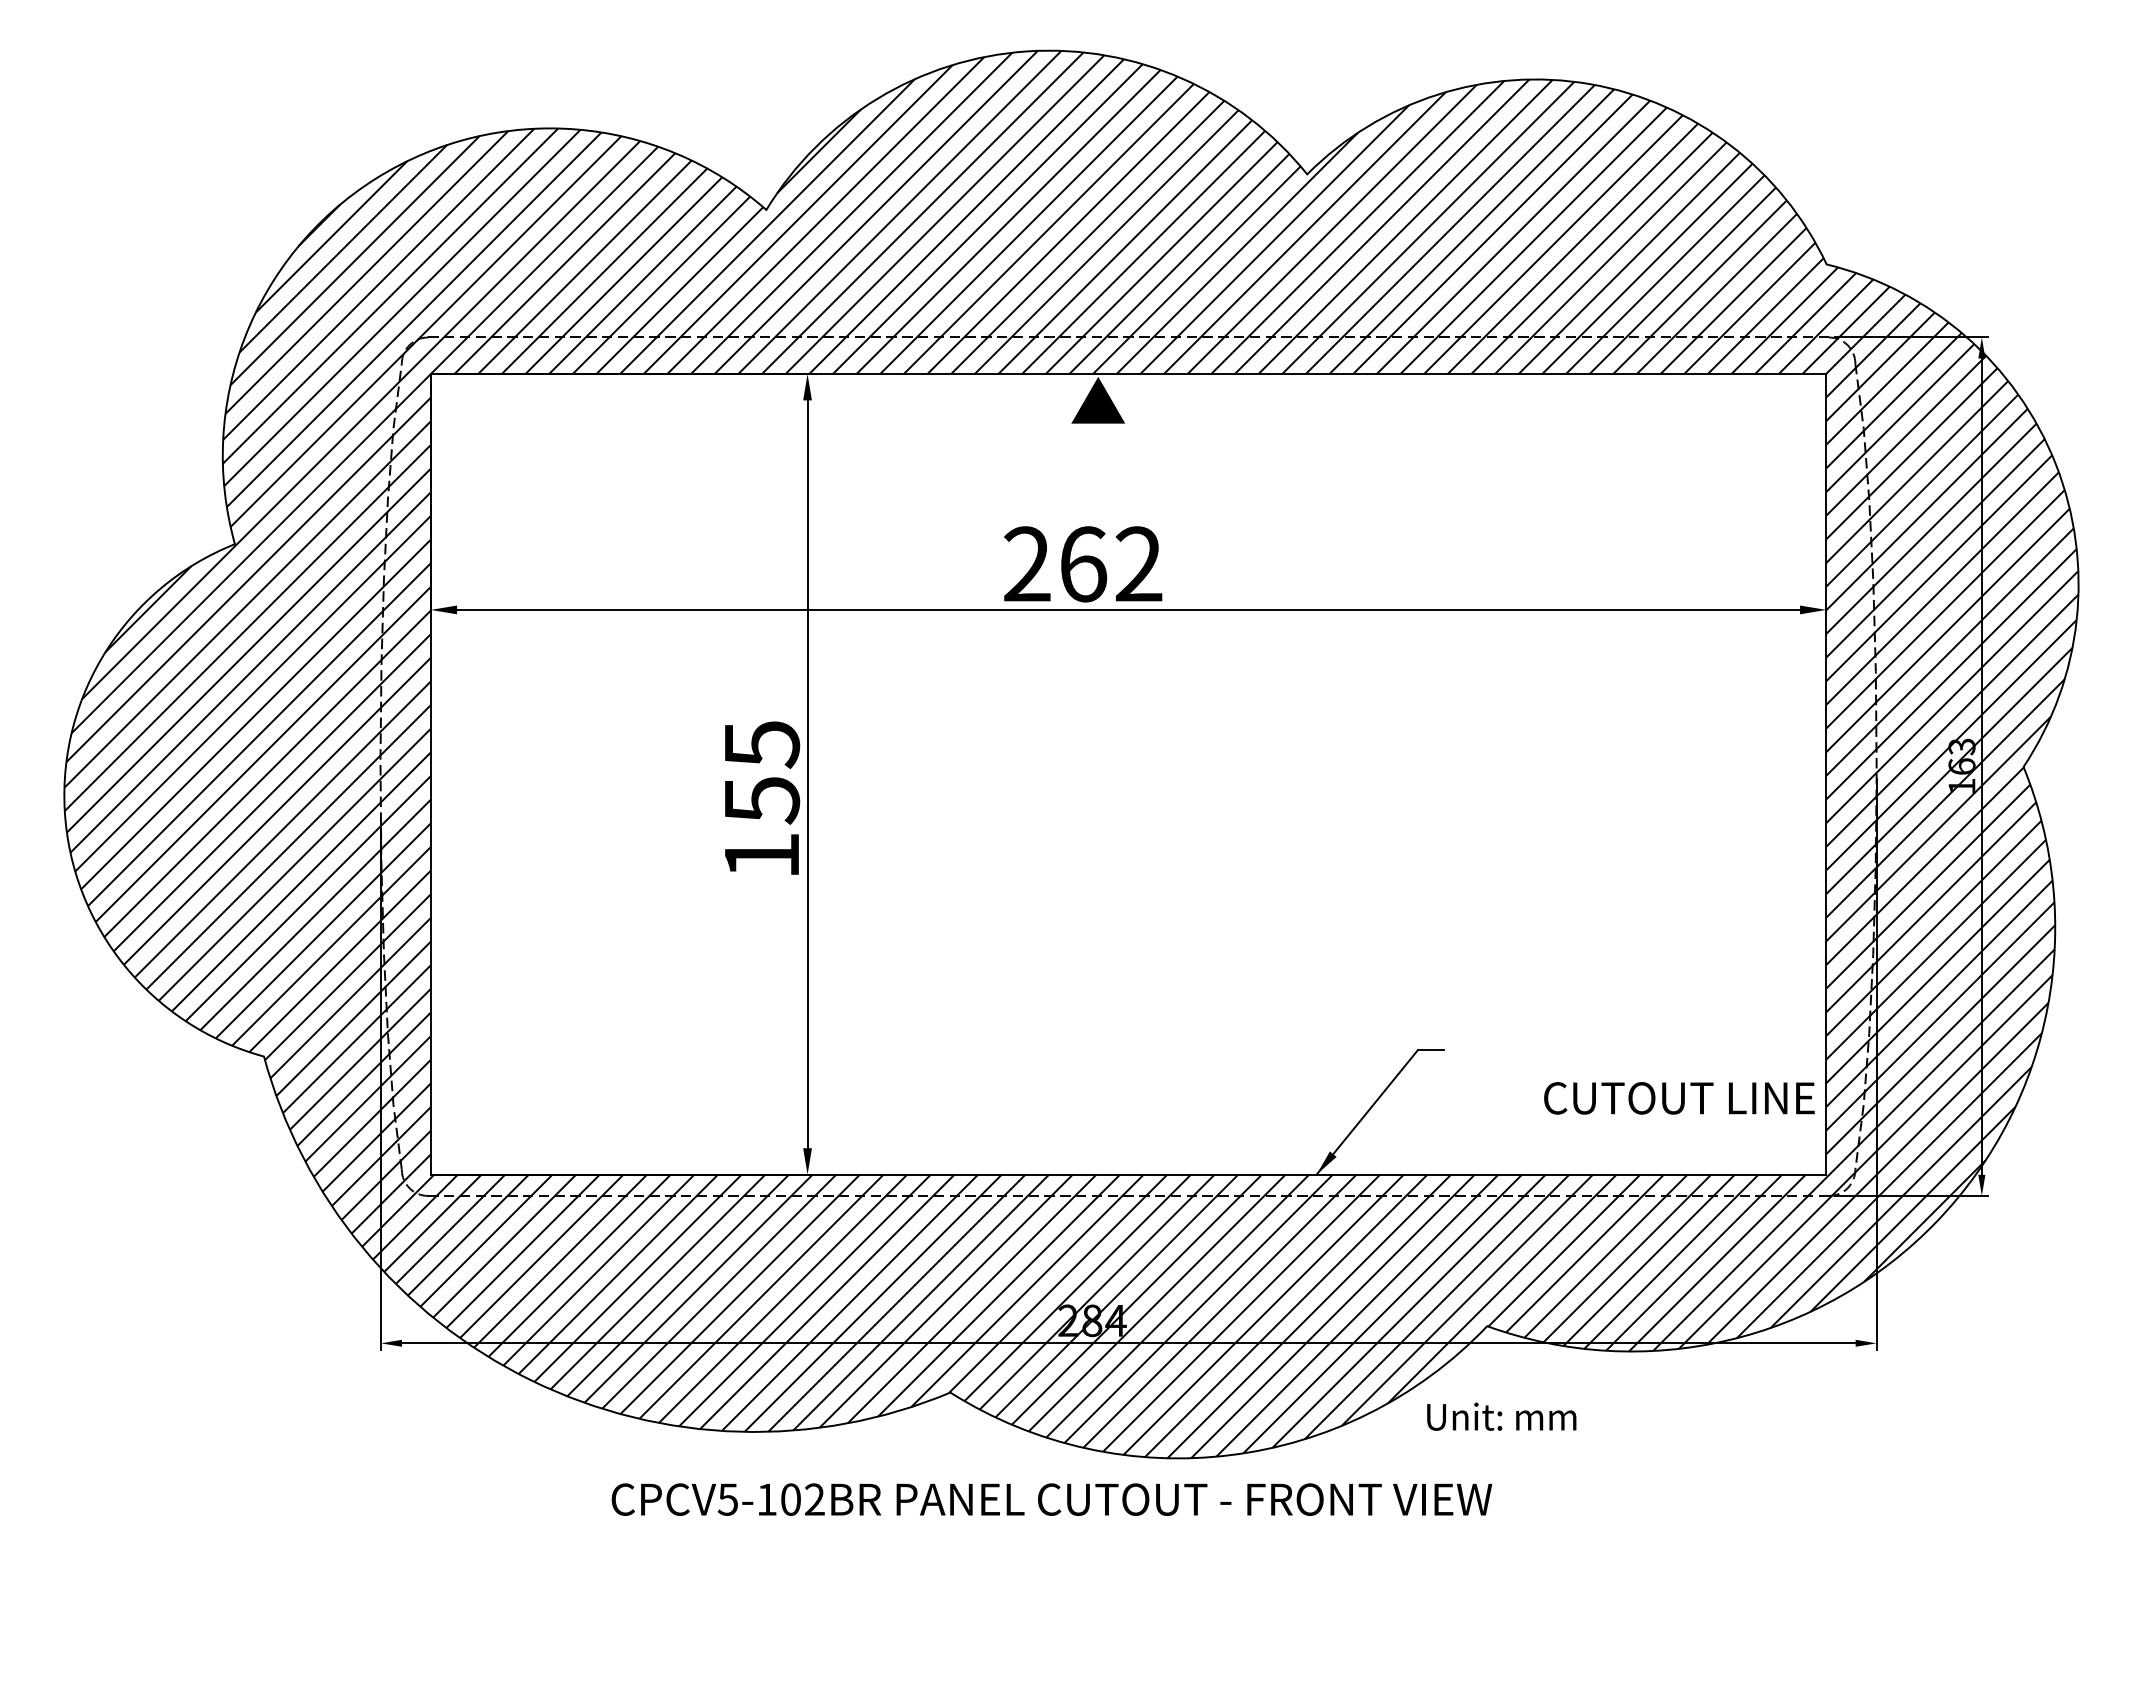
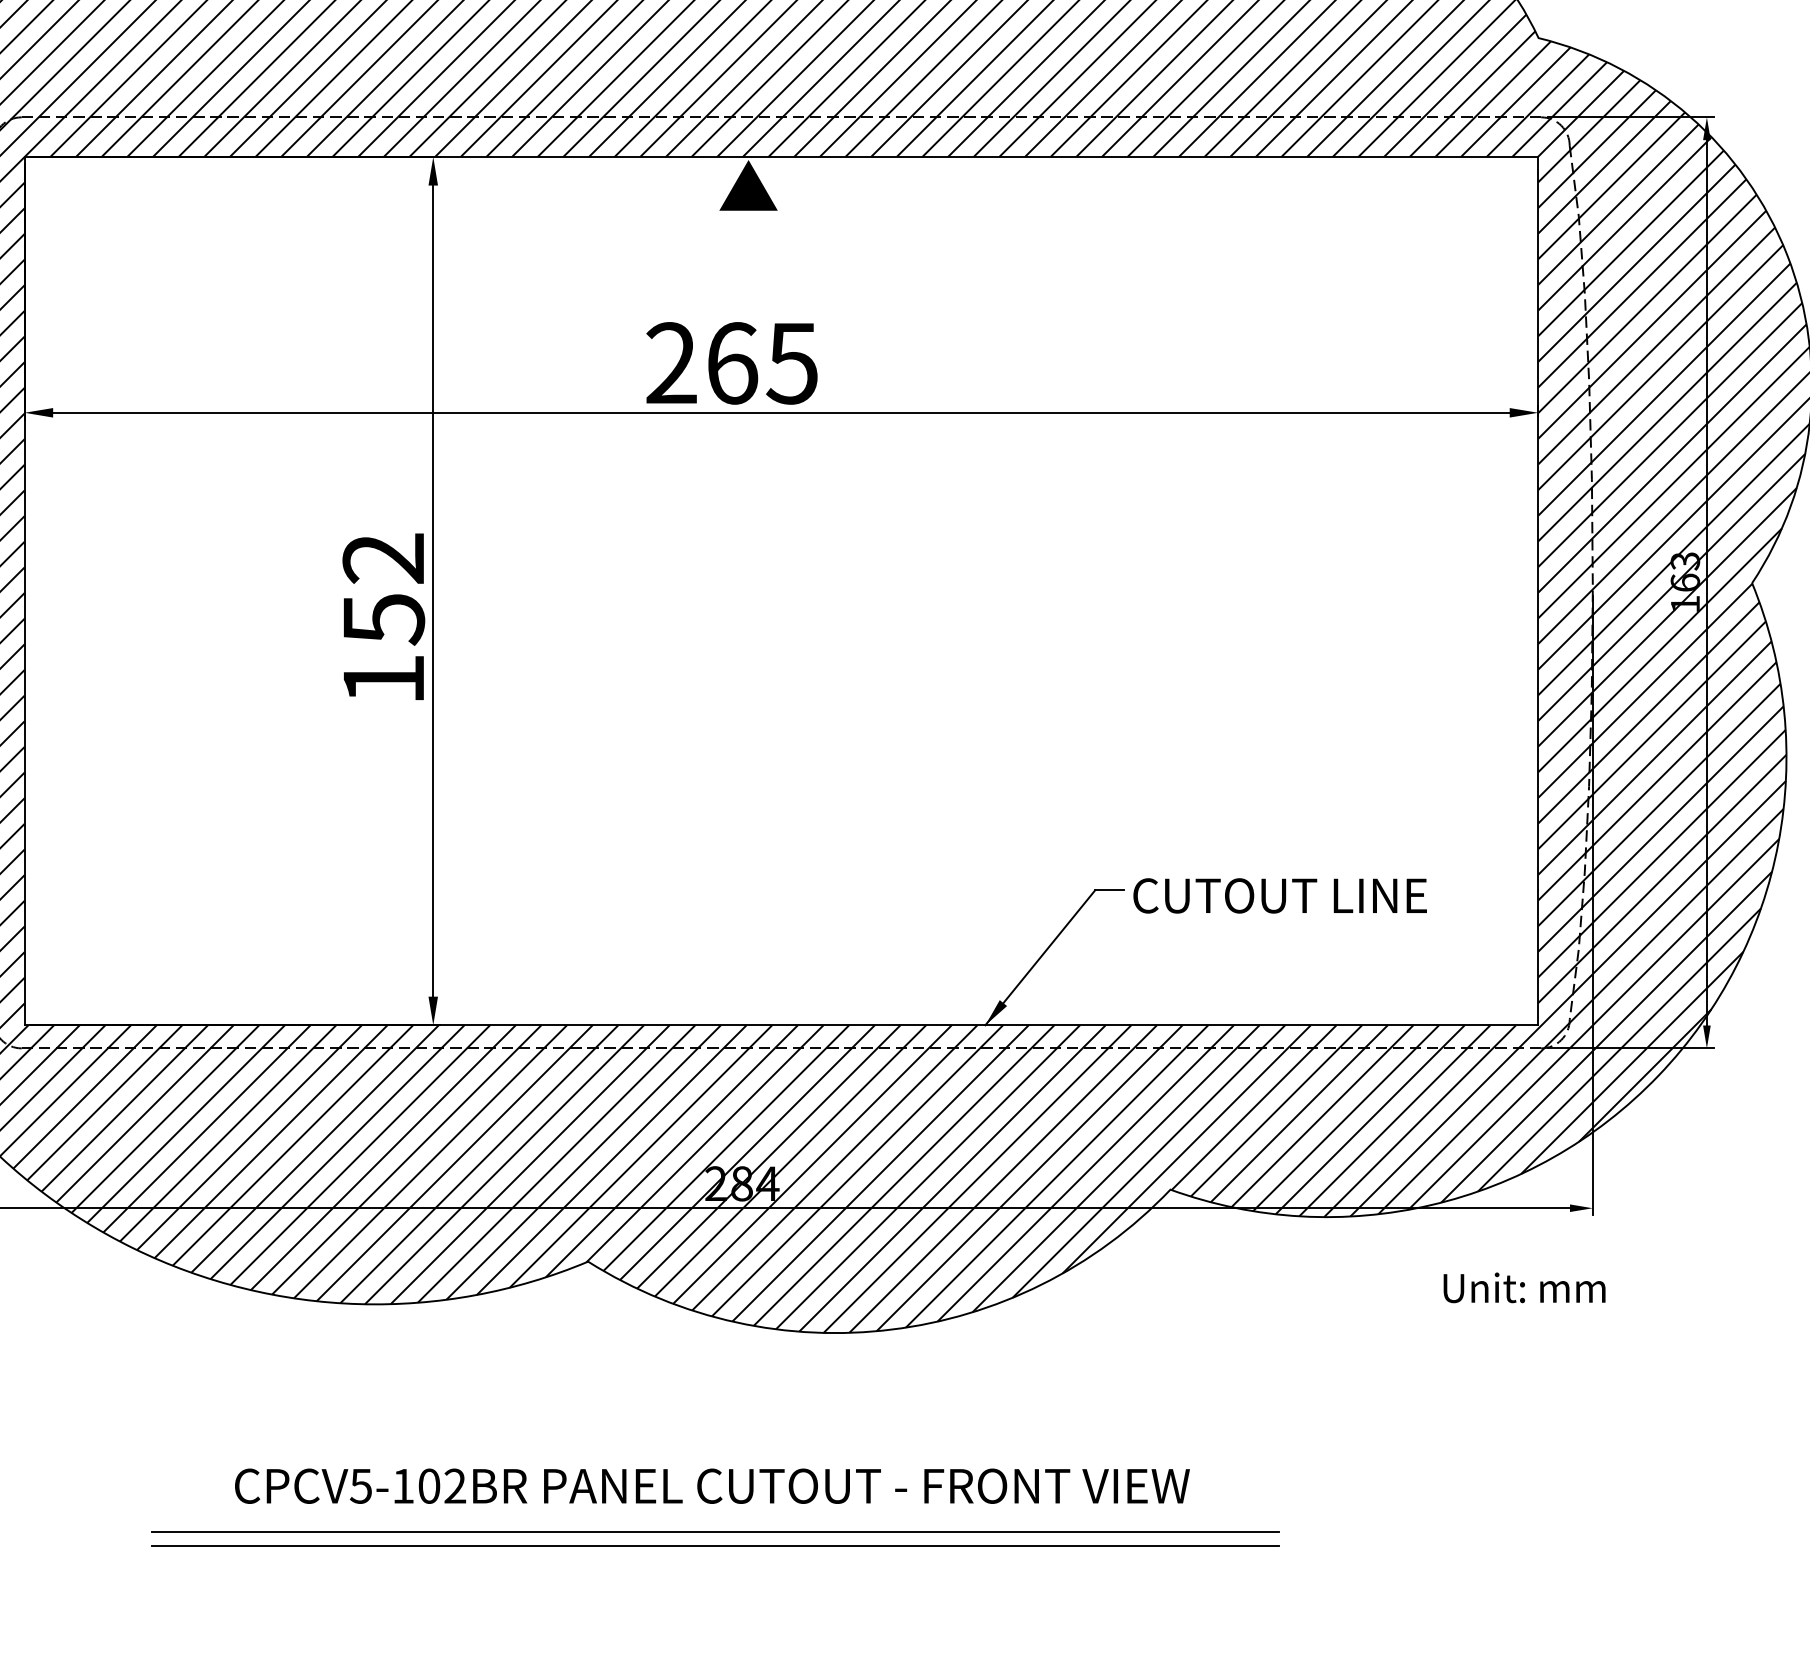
text: (1138, 564) -> (792, 363), 262 -> 265
text: (761, 745) -> (383, 559), 155 -> 152
text: (1679, 1098) -> (1280, 896), moved
text: (1501, 1416) -> (1524, 1287), moved
text: (1051, 1499) -> (711, 1486), moved
line: (1067, 1641) -> (715, 1531), added
line: (1067, 1654) -> (715, 1545), added

